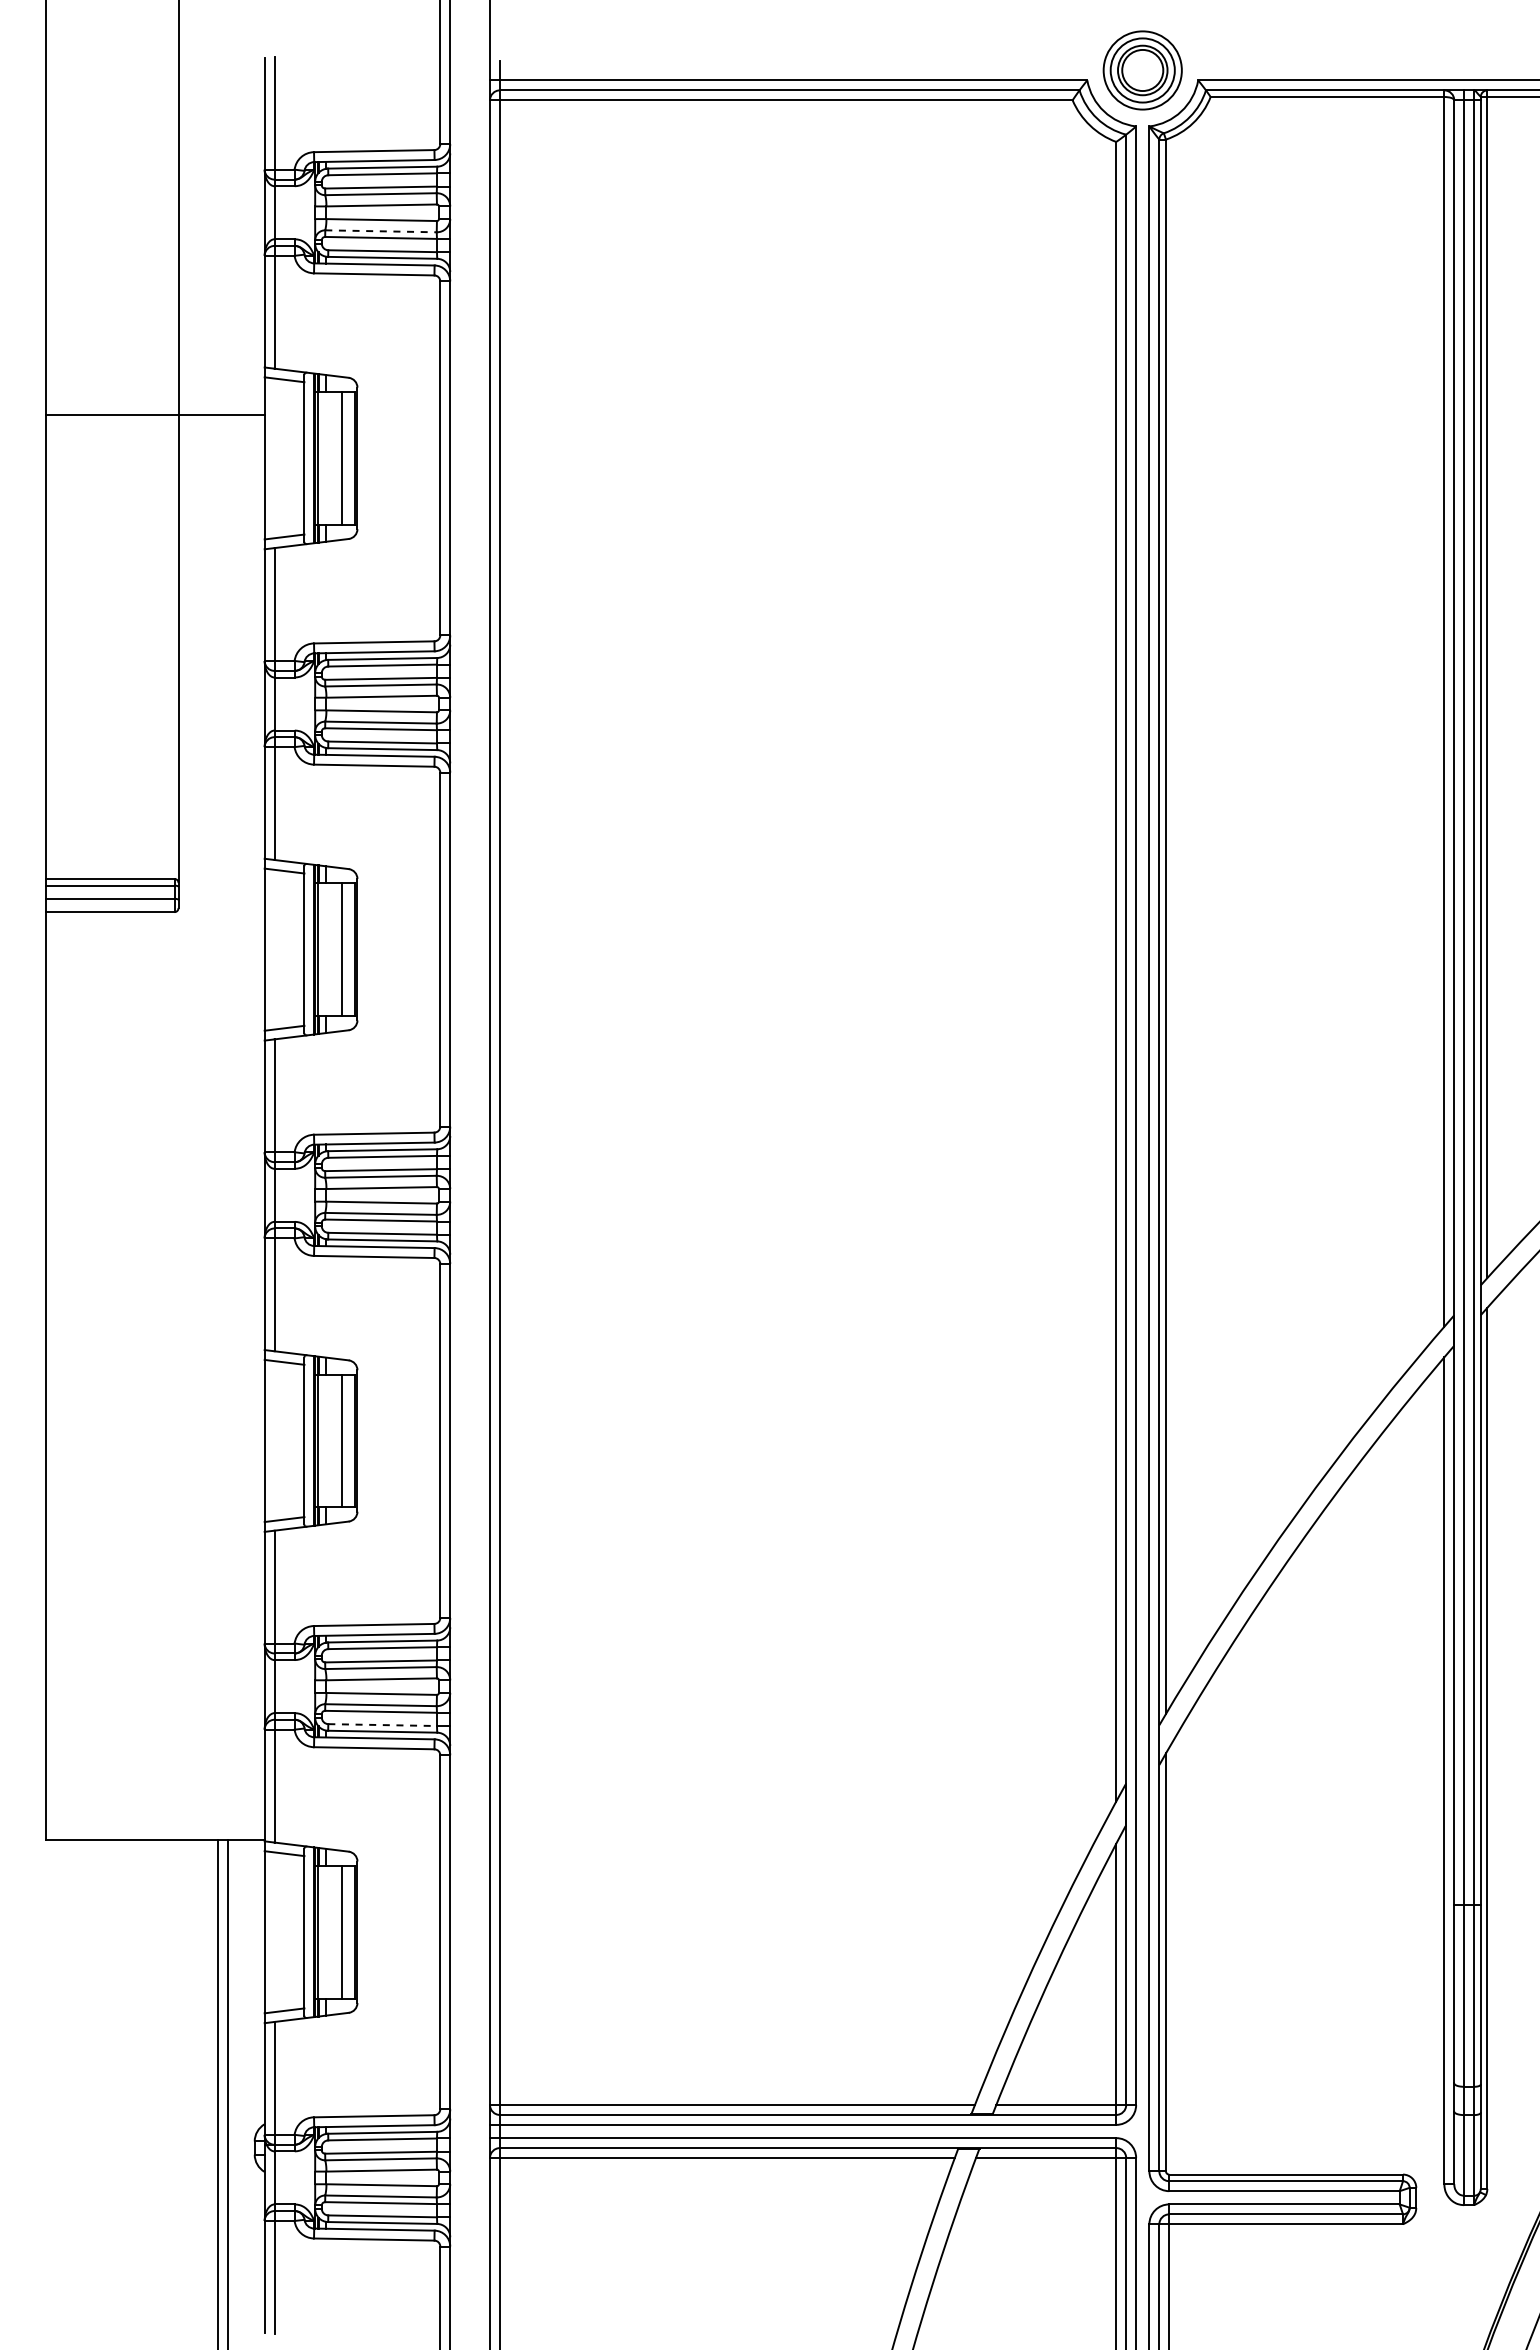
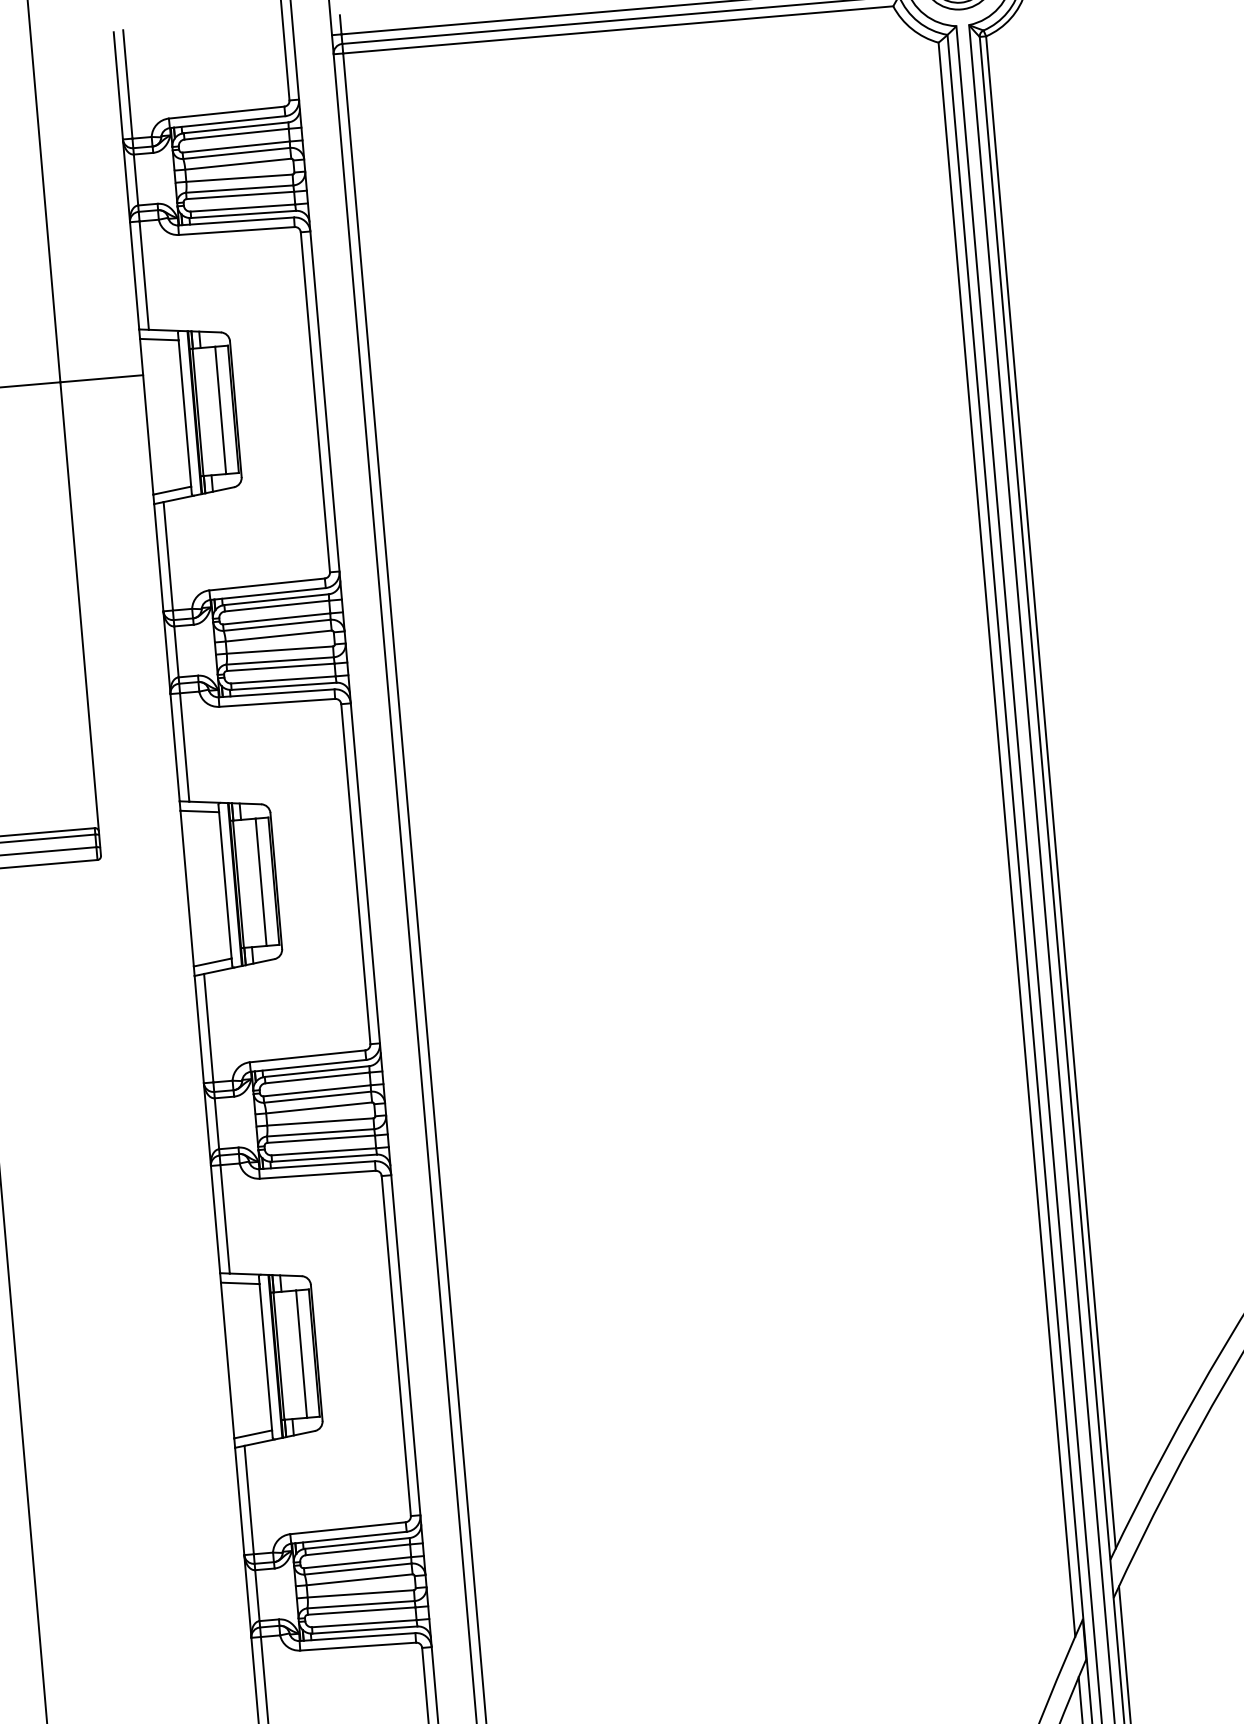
line: (381, 231) -> (240, 189), dashed -> solid
line: (383, 1725) -> (365, 1624), dashed -> solid

